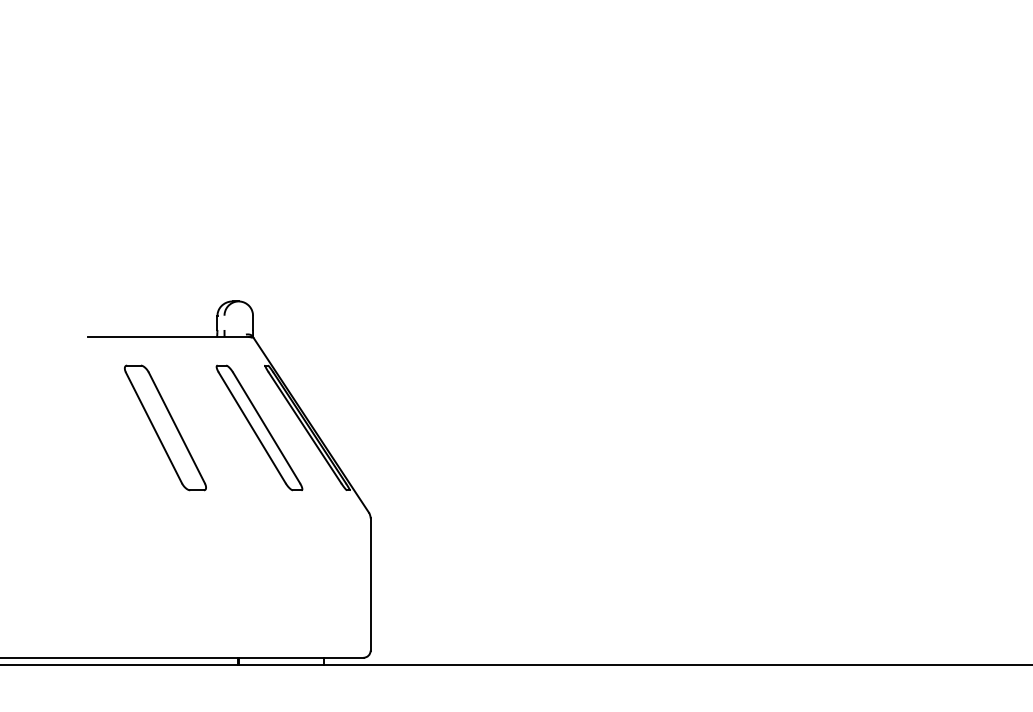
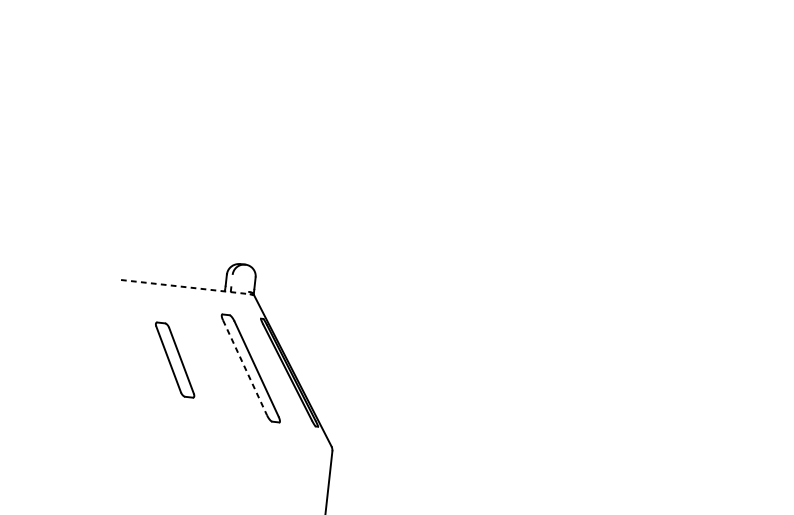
line: (169, 337) -> (186, 287), solid -> dashed
part: (165, 427) -> (175, 359), size x0.7
line: (252, 427) -> (245, 367), solid -> dashed

